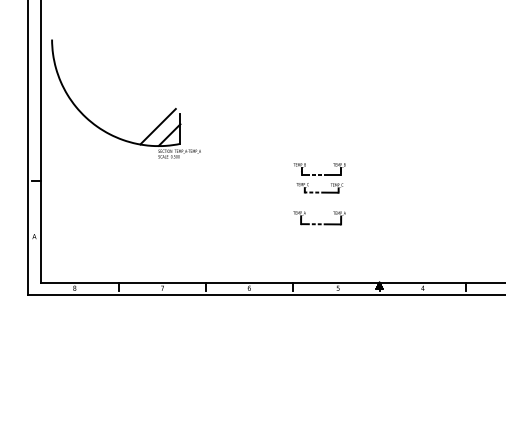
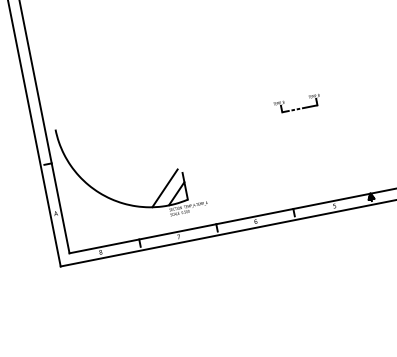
part: (105, 130) -> (118, 200), moved
part: (319, 188) -> (300, 120), removed
part: (319, 218) -> (305, 147), removed

